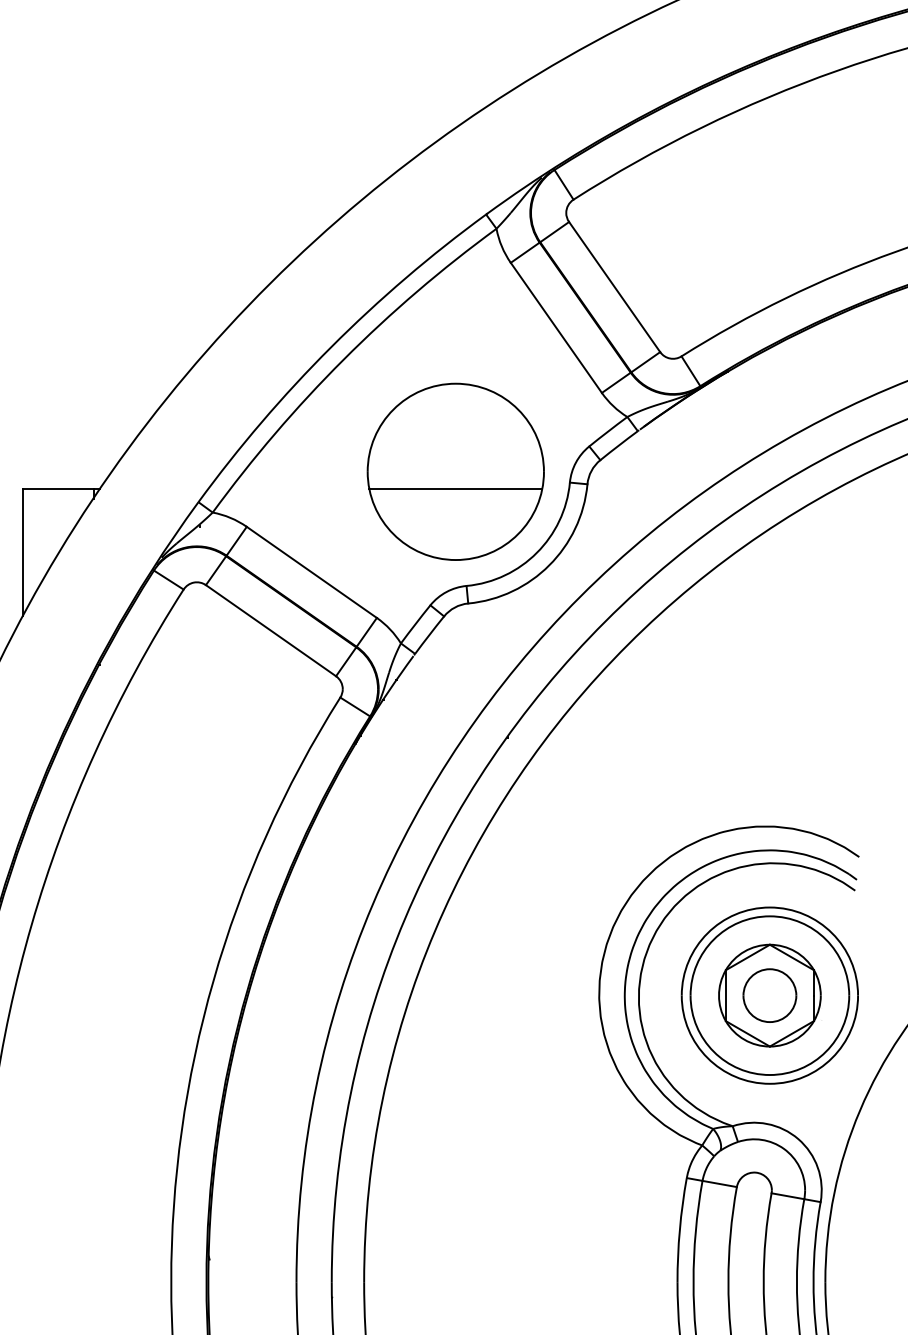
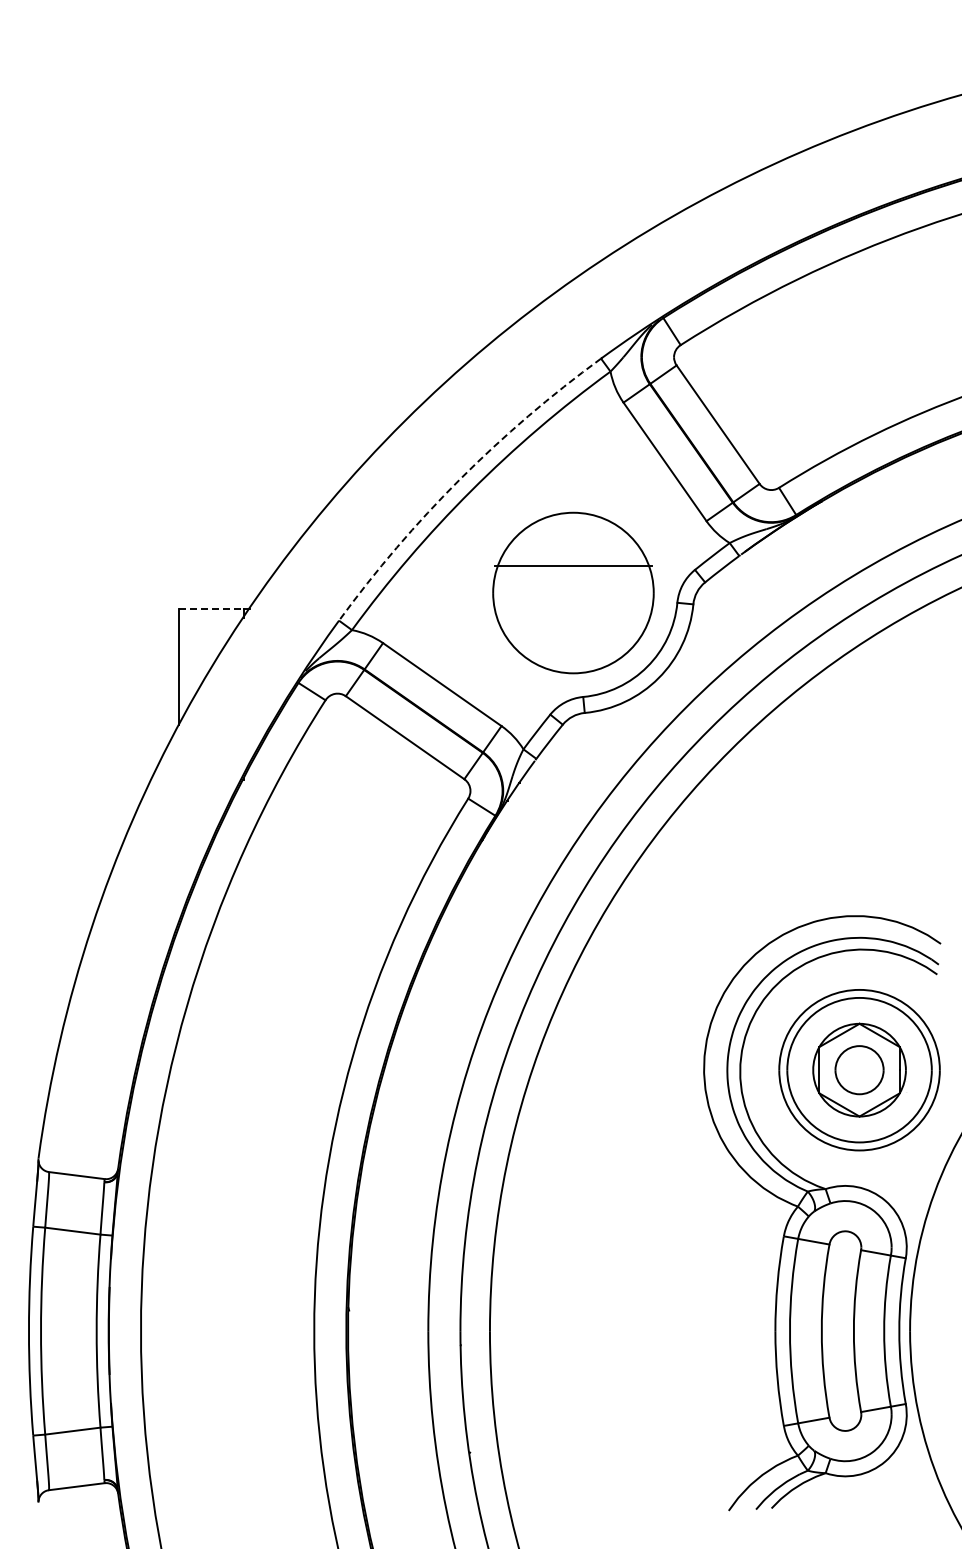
arc: (330, 347) -> (459, 479), solid -> dashed
line: (59, 488) -> (212, 608), solid -> dashed
line: (455, 488) -> (573, 565), moved

